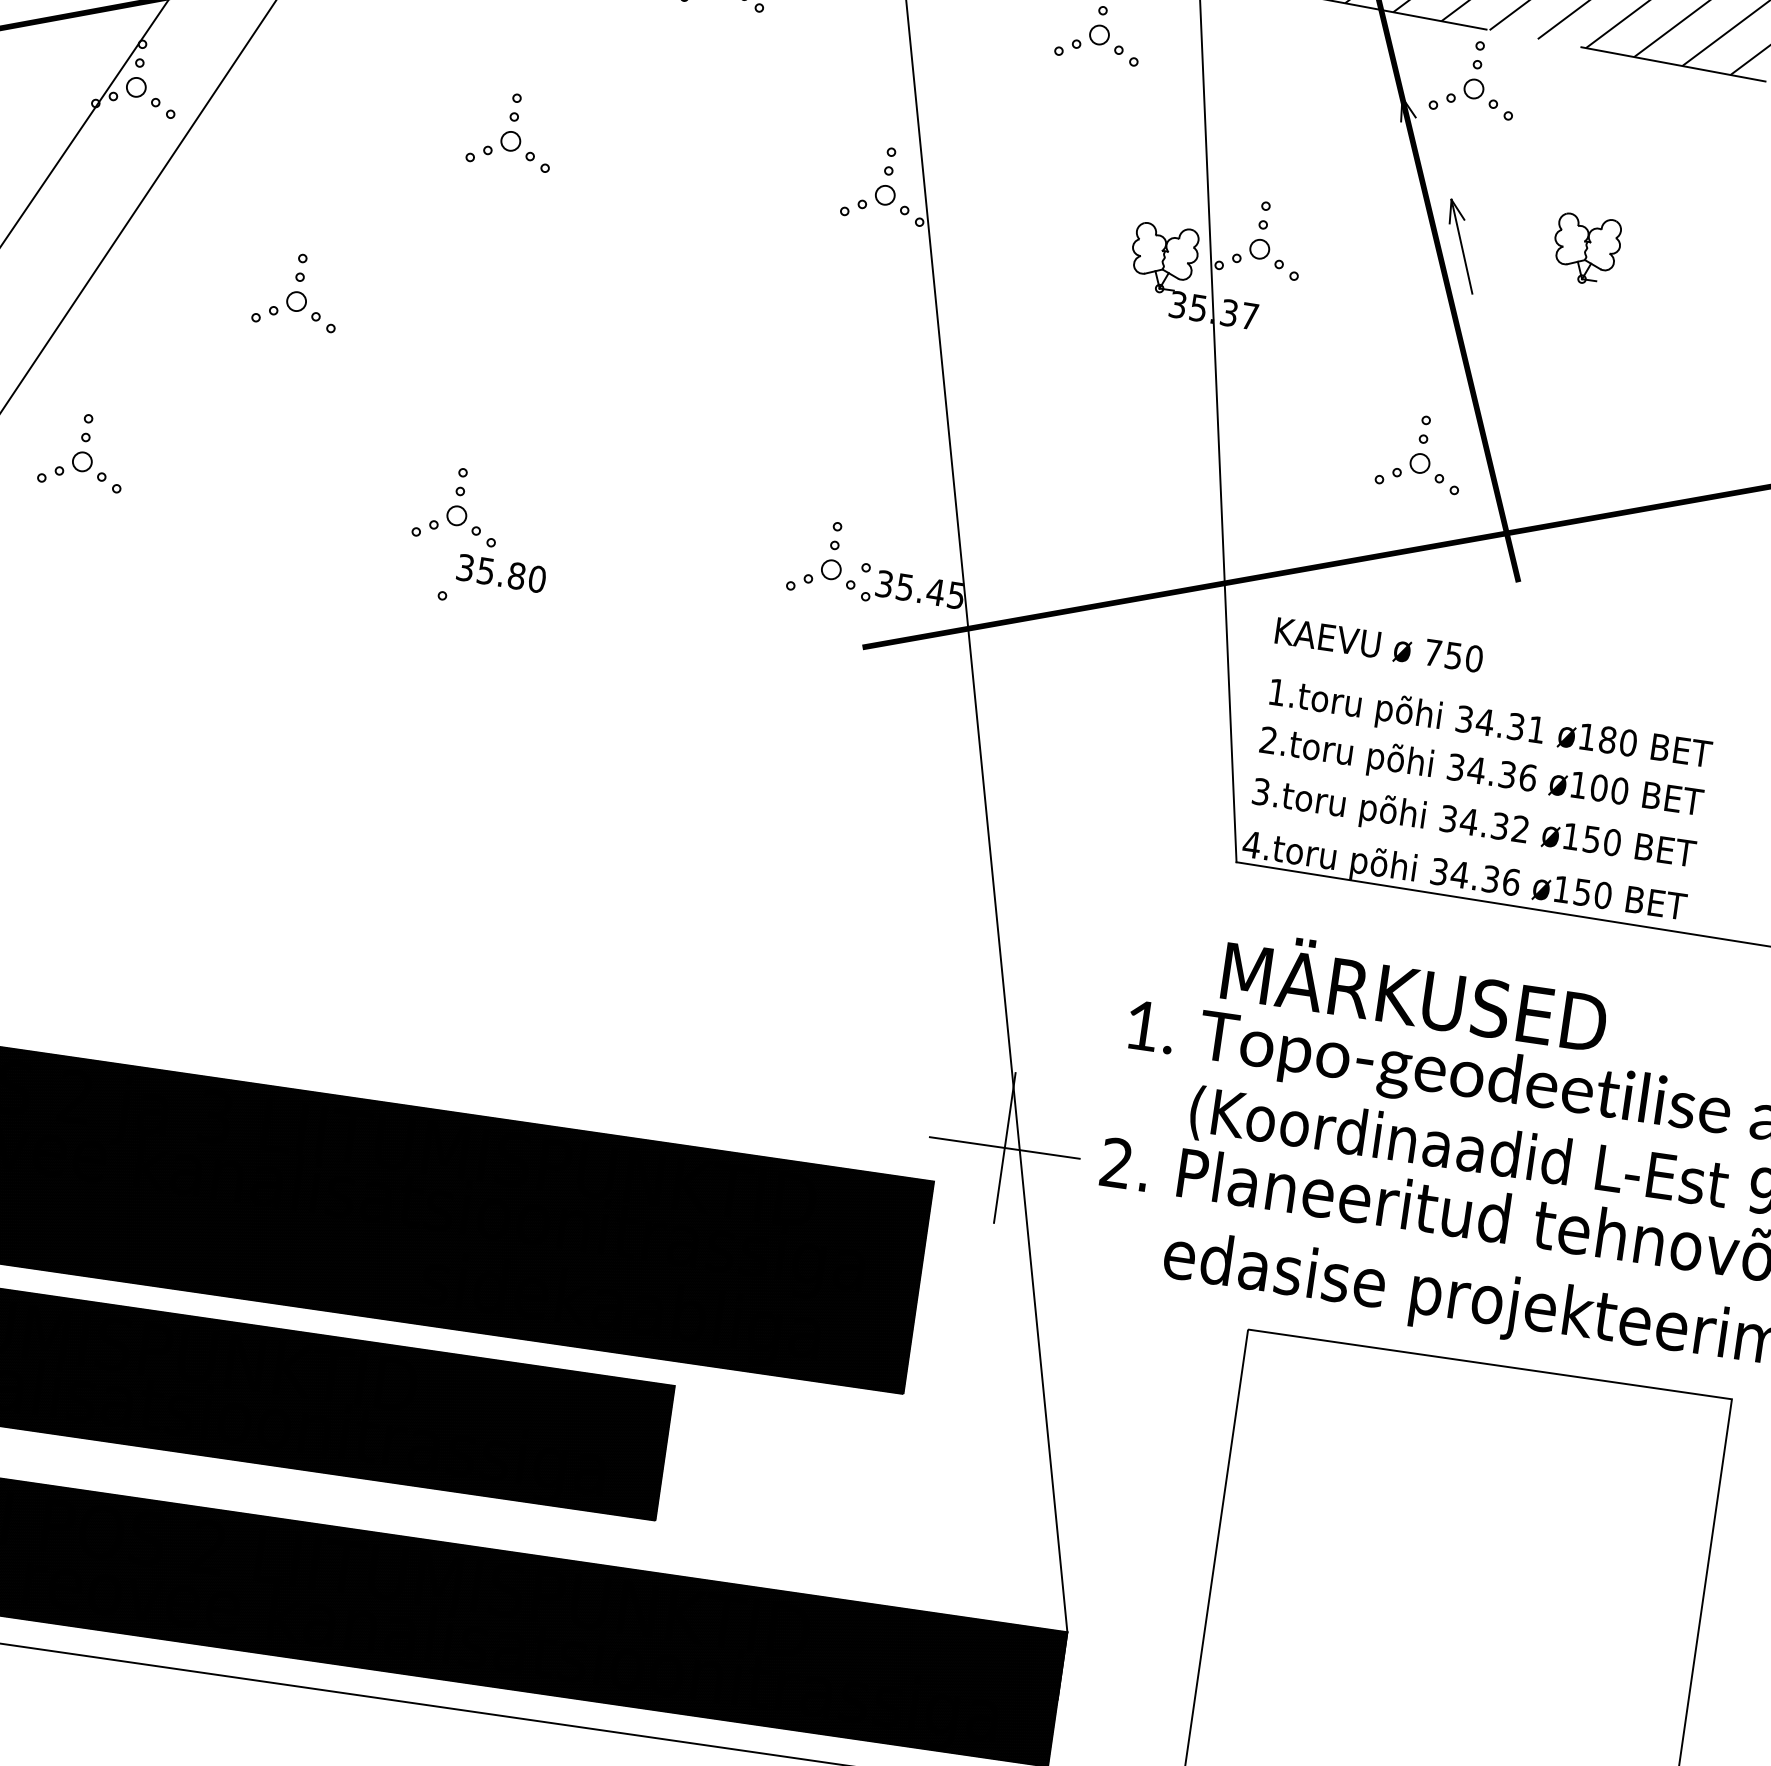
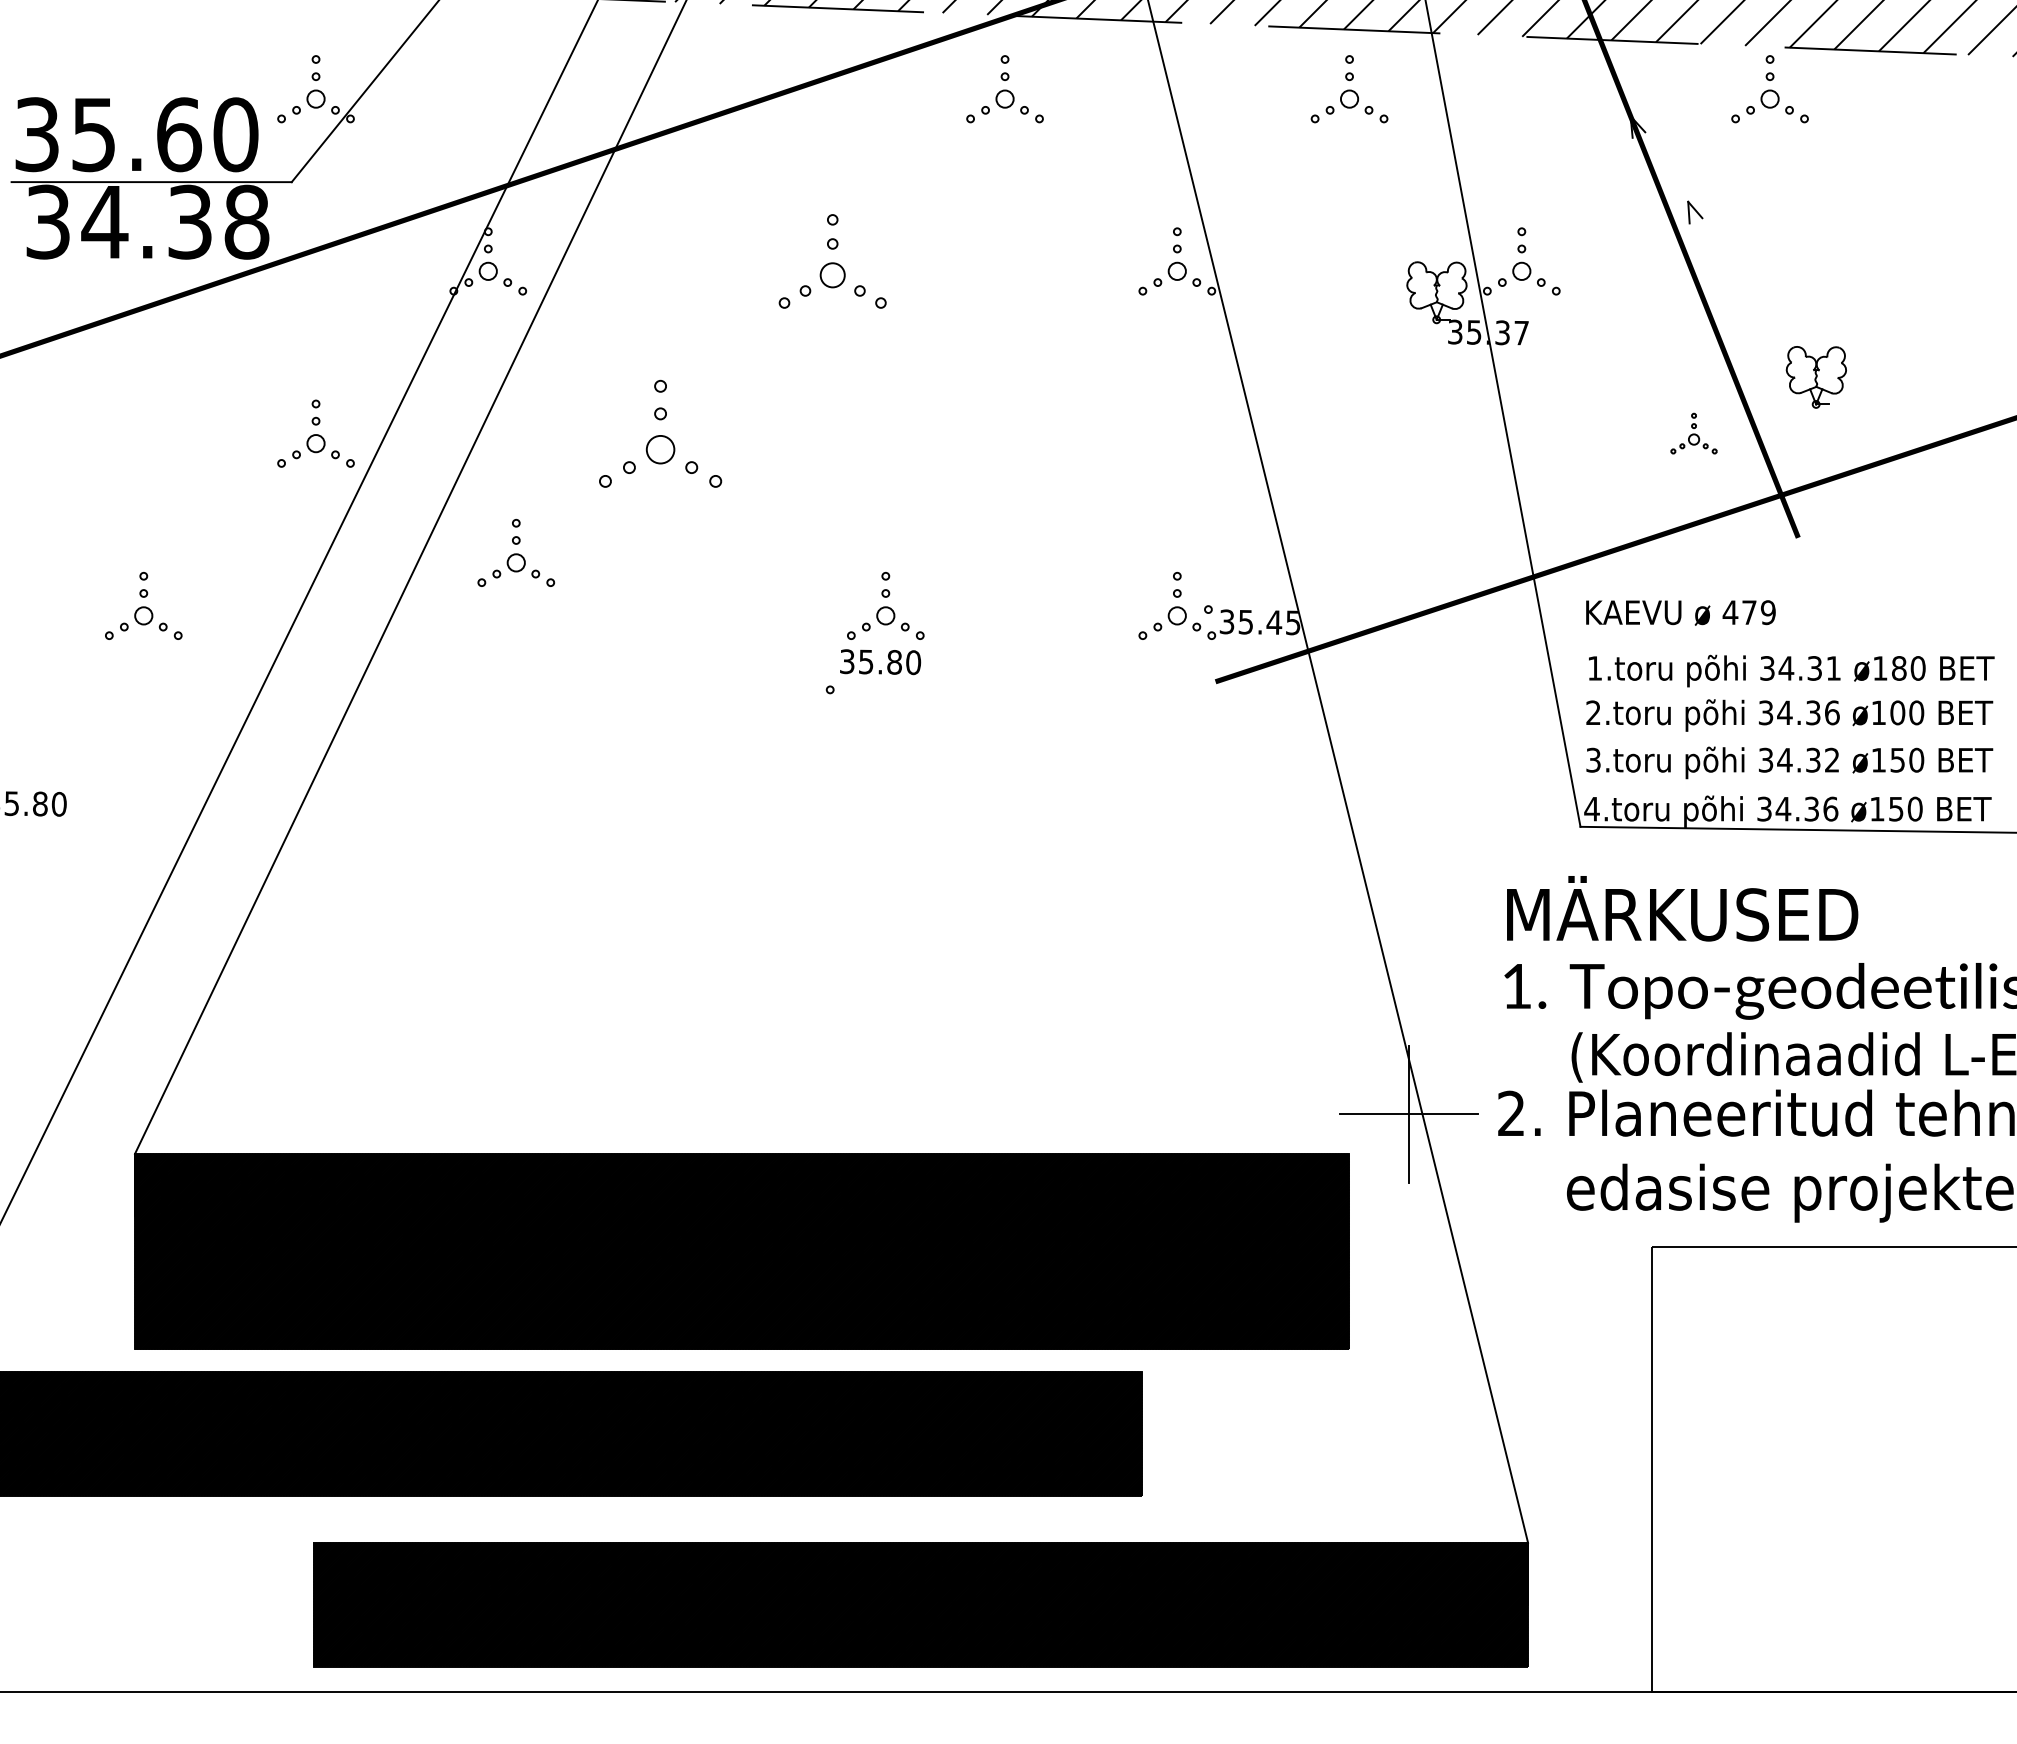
part: (1474, 78) -> (1769, 89), moved
part: (512, 130) -> (832, 261), size x1.4
line: (1461, 246) -> (1703, 242), removed
part: (1585, 249) -> (1815, 377), moved
part: (298, 290) -> (660, 433), size x1.6
part: (84, 450) -> (516, 552), moved
part: (1420, 452) -> (1693, 433), size x0.6
part: (458, 504) -> (885, 605), moved
text: (1452, 655) -> (1748, 612), 750 -> 479
text: (1415, 990) -> (1682, 908), moved

